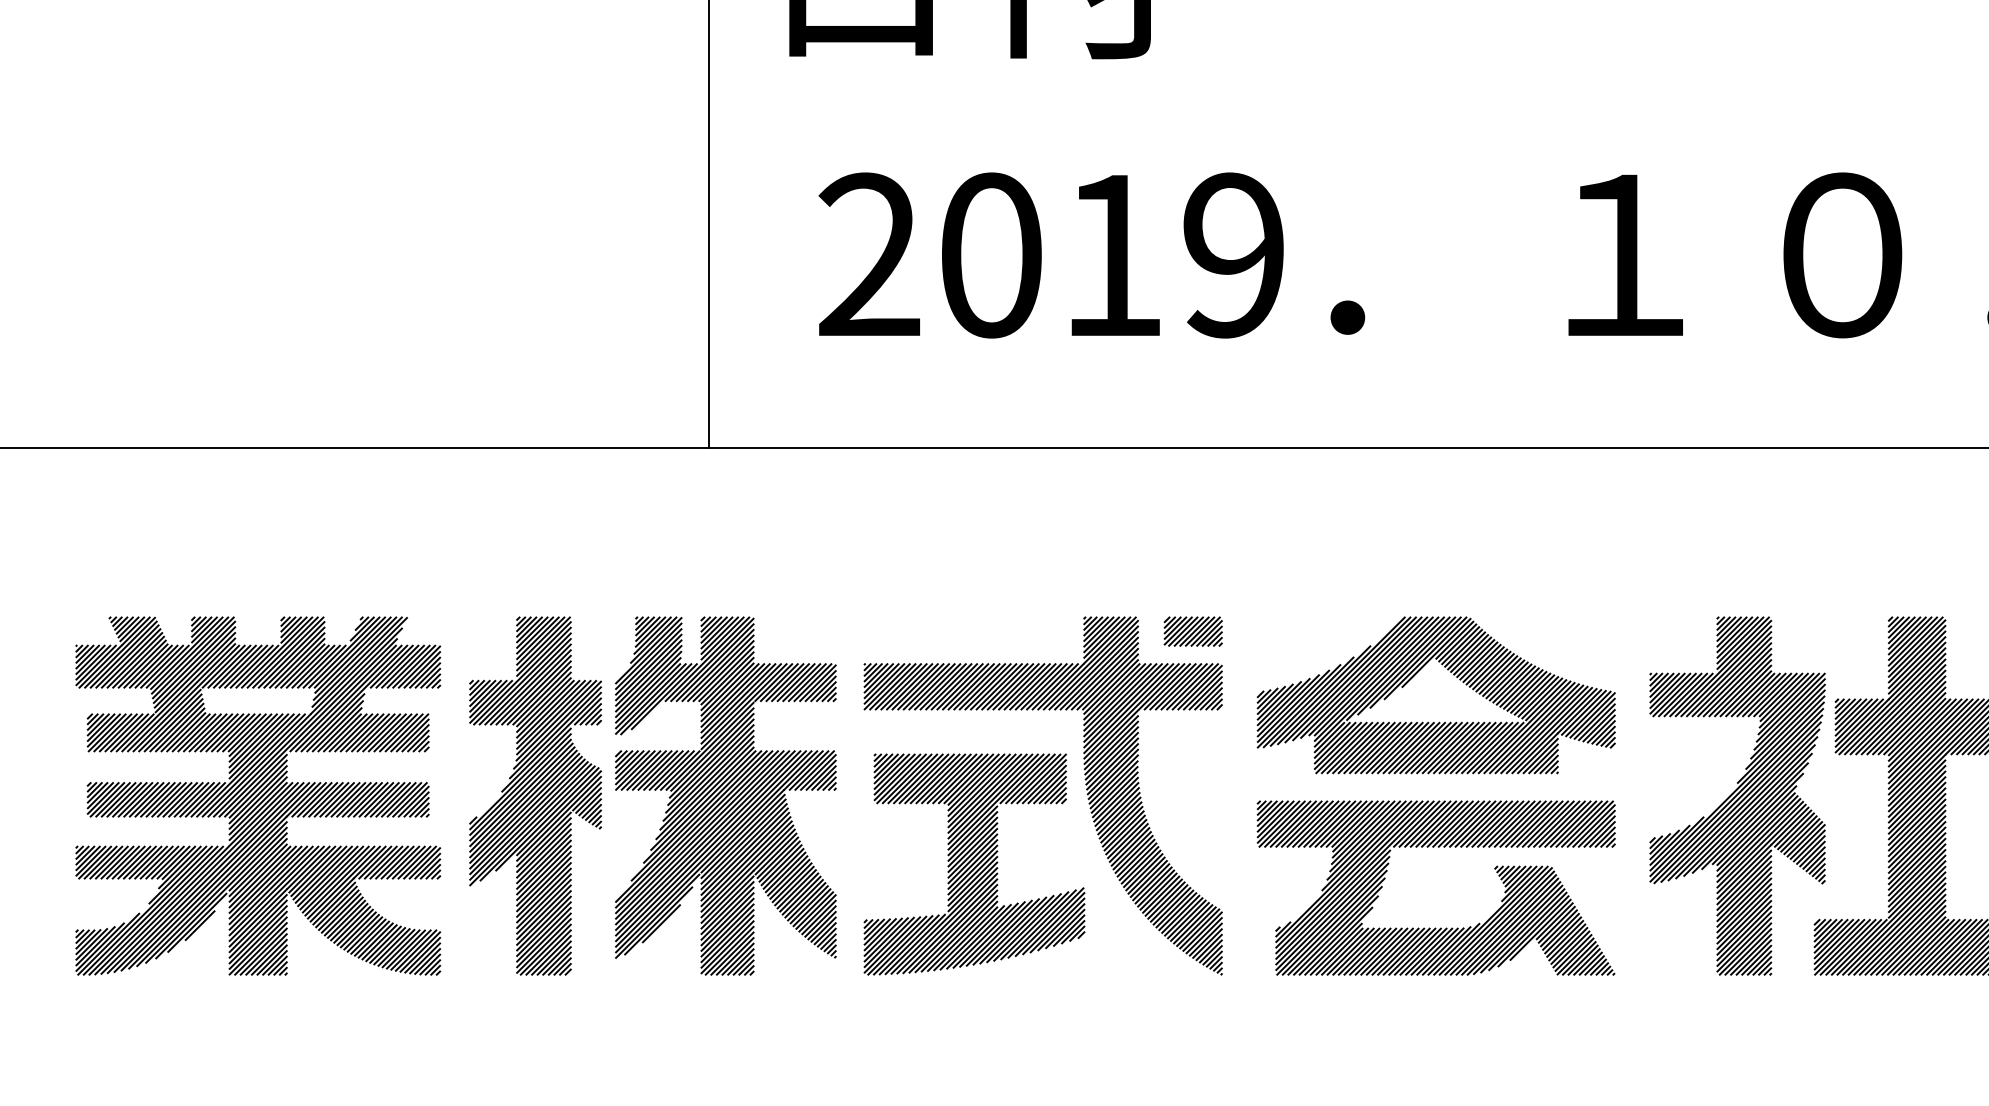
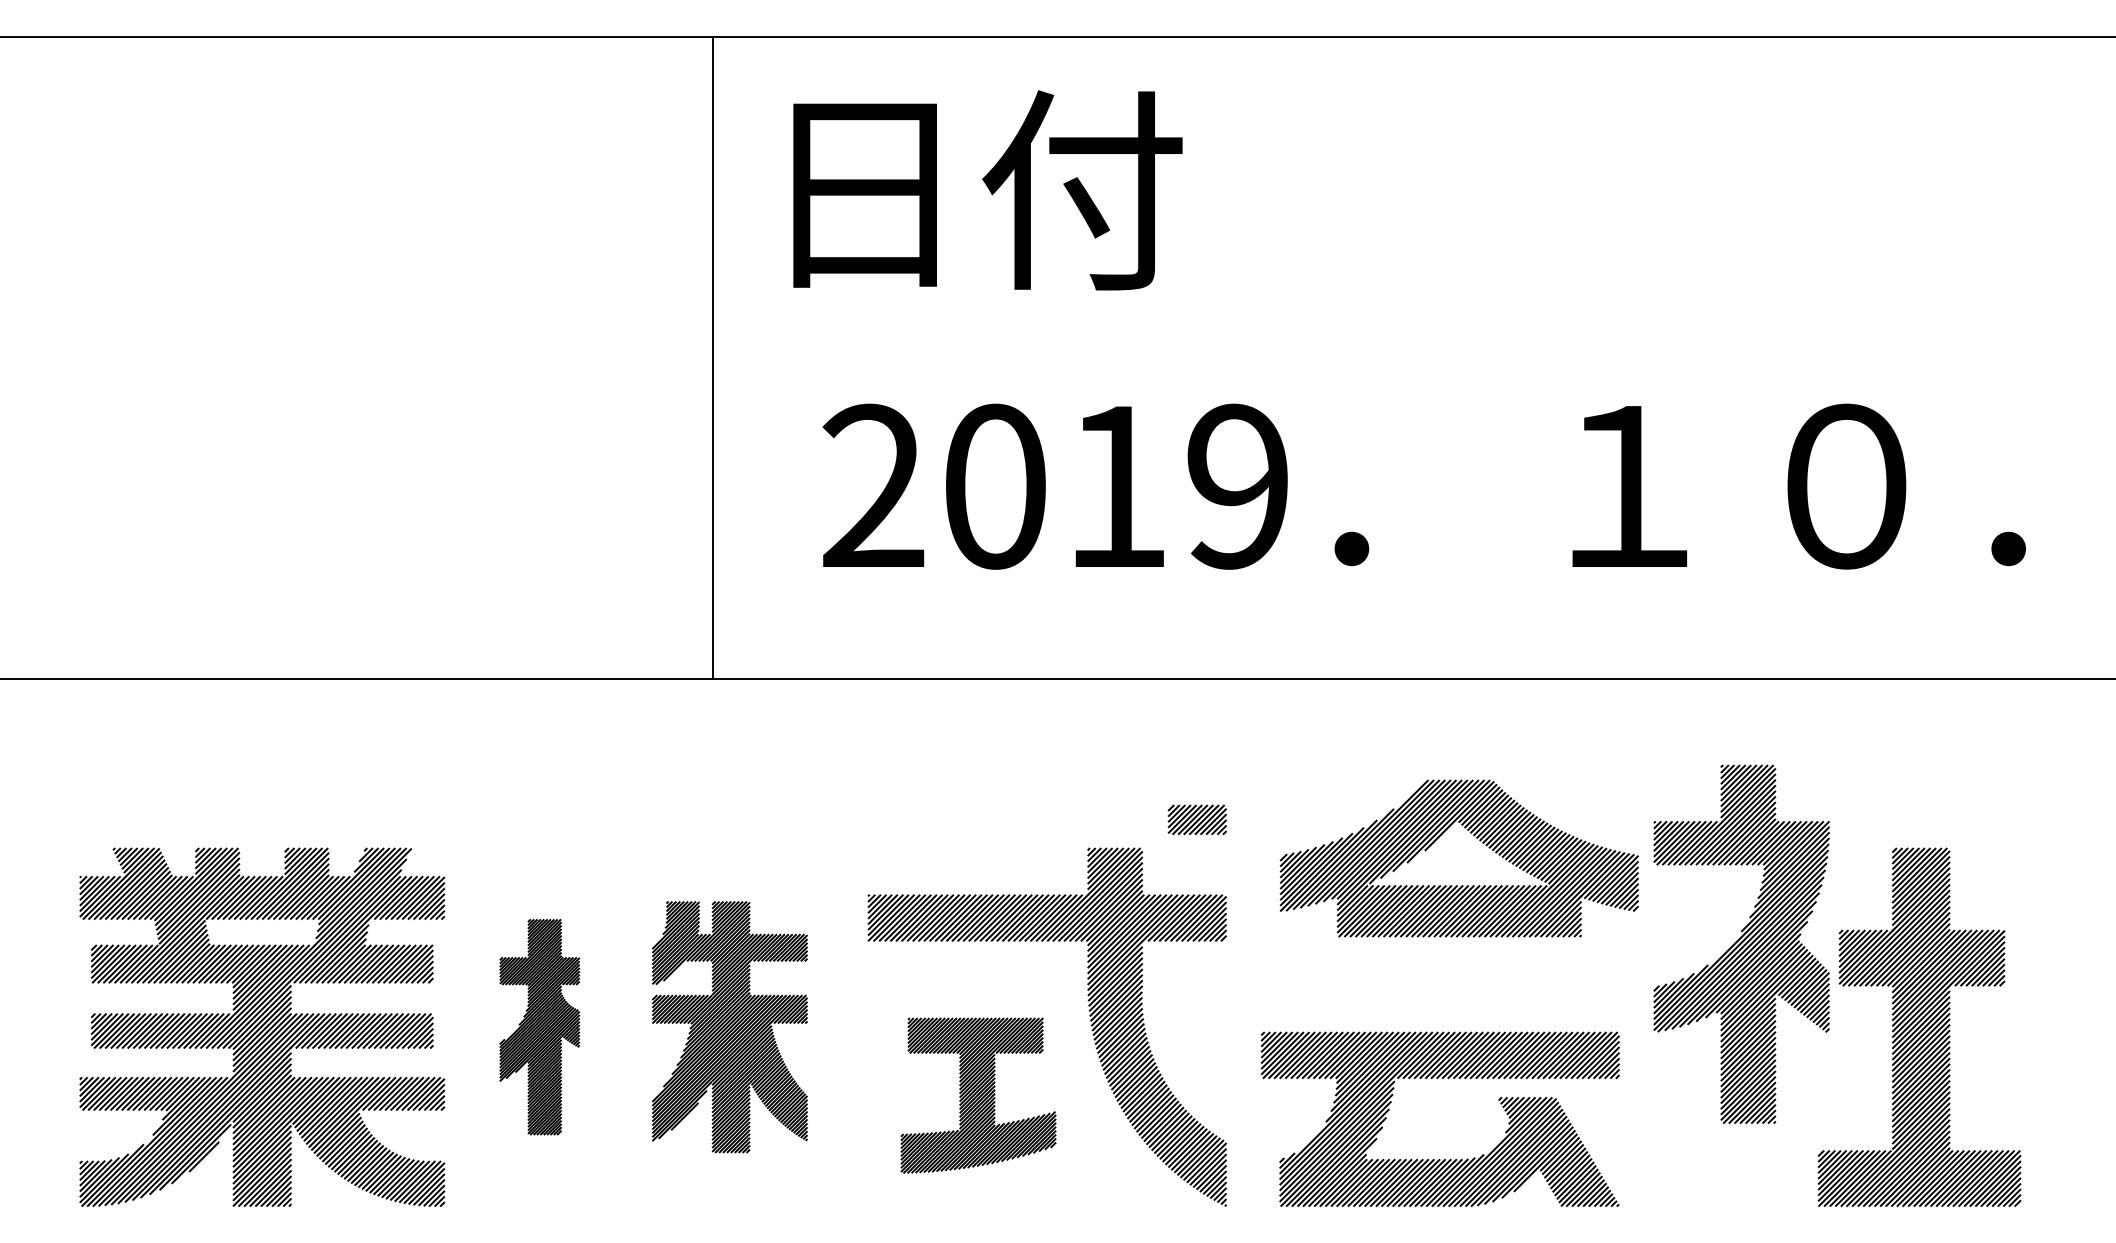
part: (1192, 631) -> (1196, 819), moved
part: (1453, 675) -> (1476, 838), moved
part: (535, 795) -> (539, 1026), size x0.6
part: (725, 795) -> (729, 1026), size x0.7
part: (1737, 795) -> (1741, 943), moved
part: (974, 864) -> (978, 1095), size x0.7

